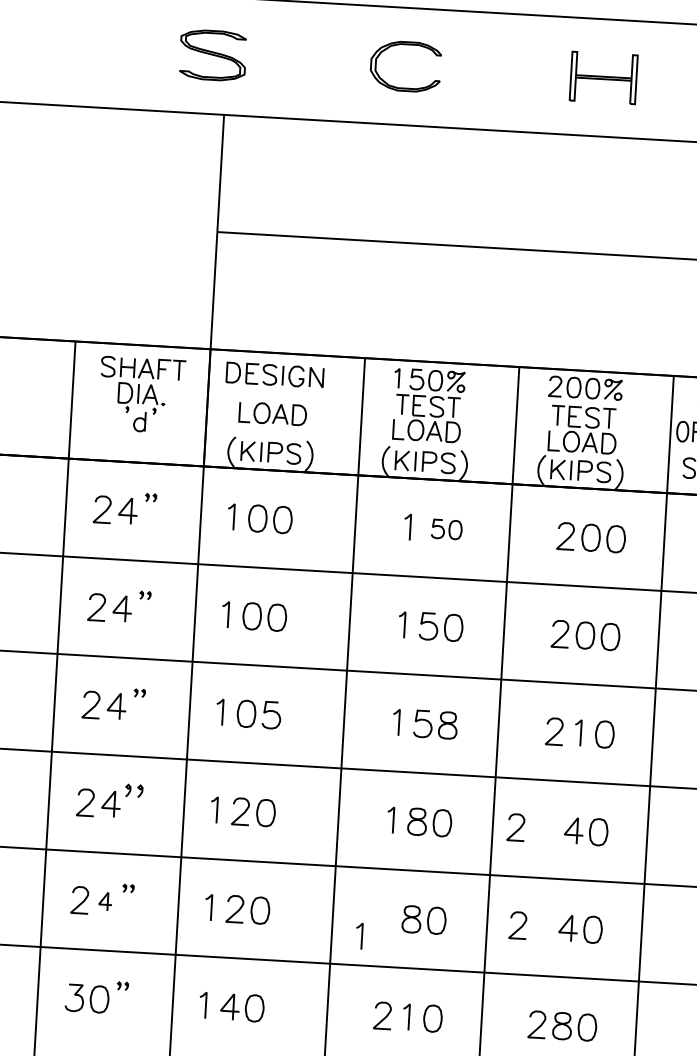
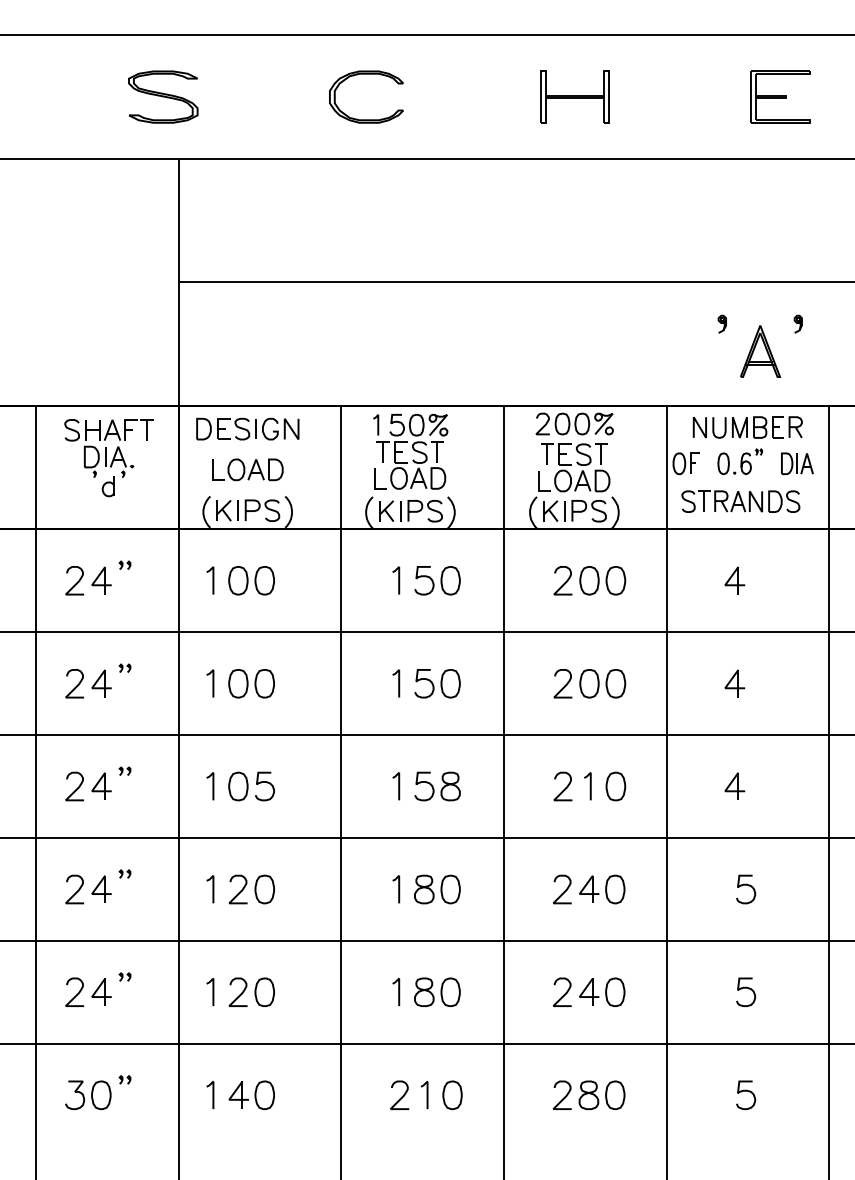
part: (446, 529) -> (437, 580), size x1.43
part: (133, 790) -> (124, 873), size x0.62
curve: (517, 829) -> (563, 891), moved
part: (105, 900) -> (101, 991), size x1.43
curve: (520, 926) -> (564, 993), moved
line: (361, 936) -> (398, 992), moved

